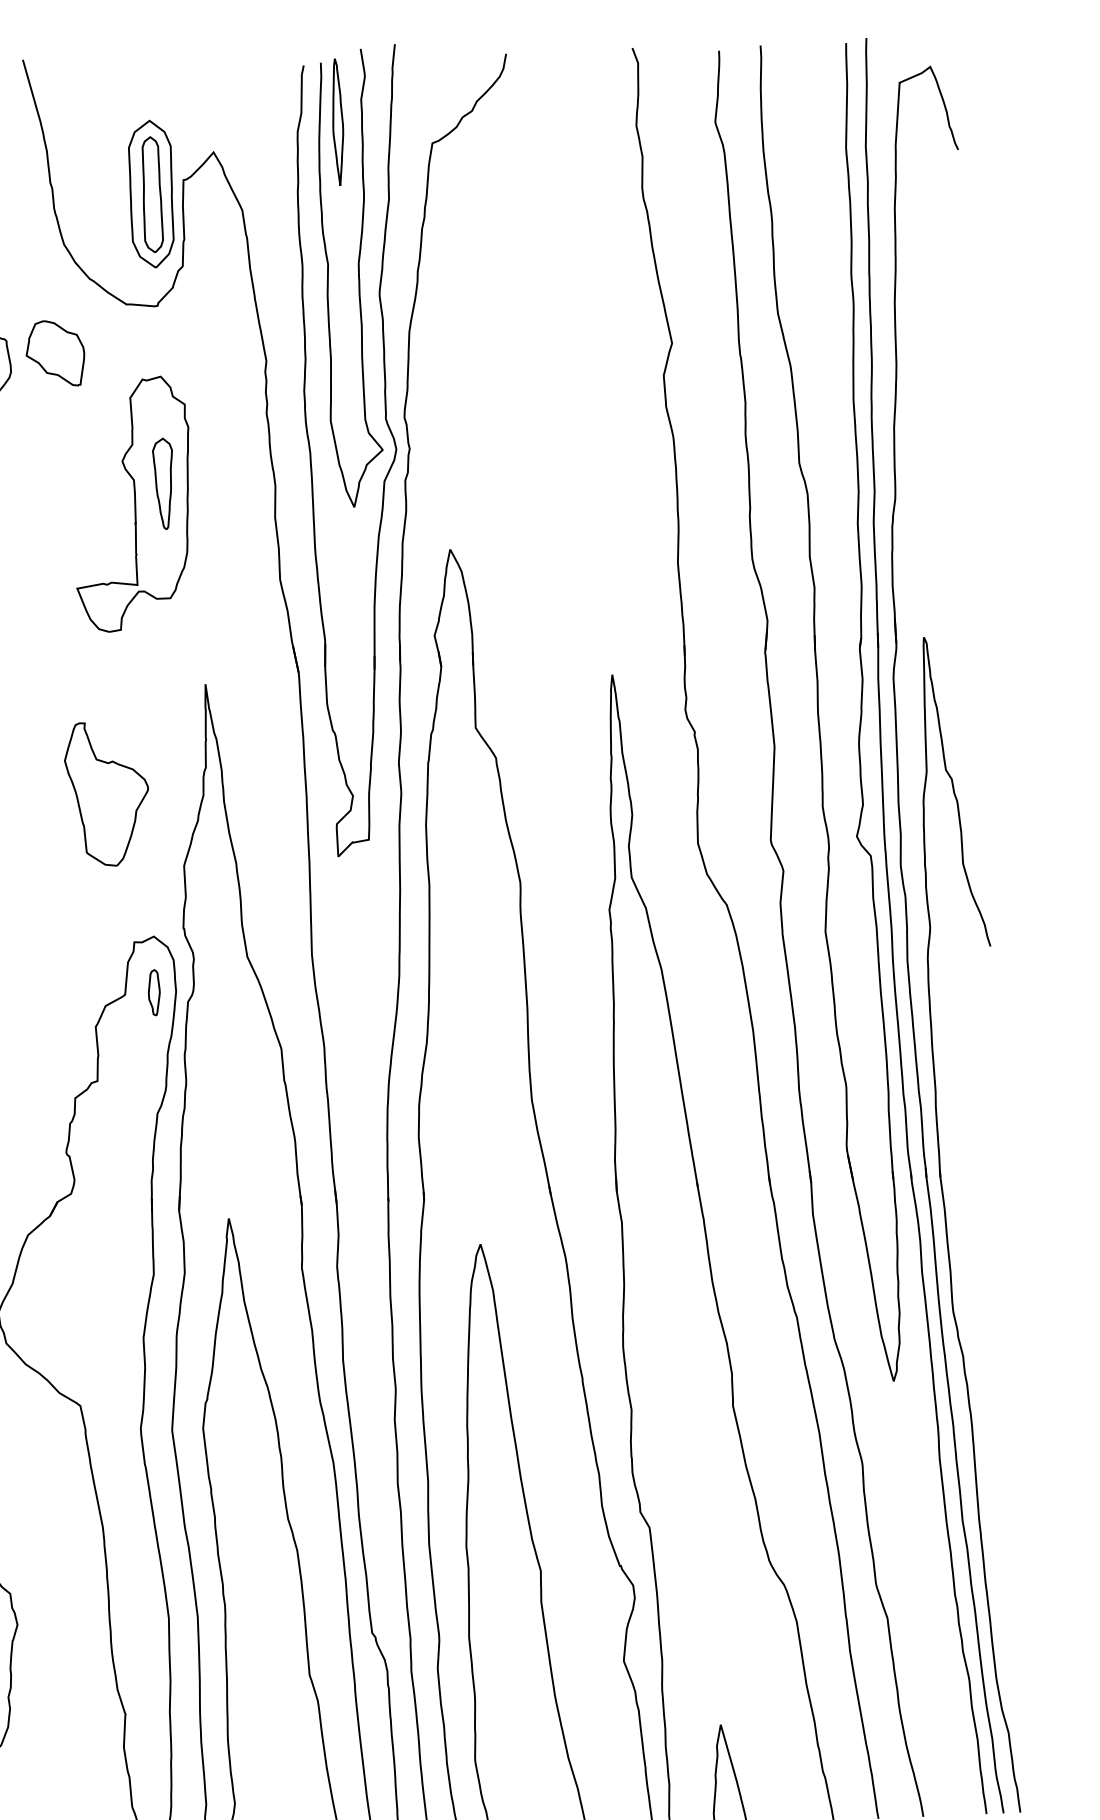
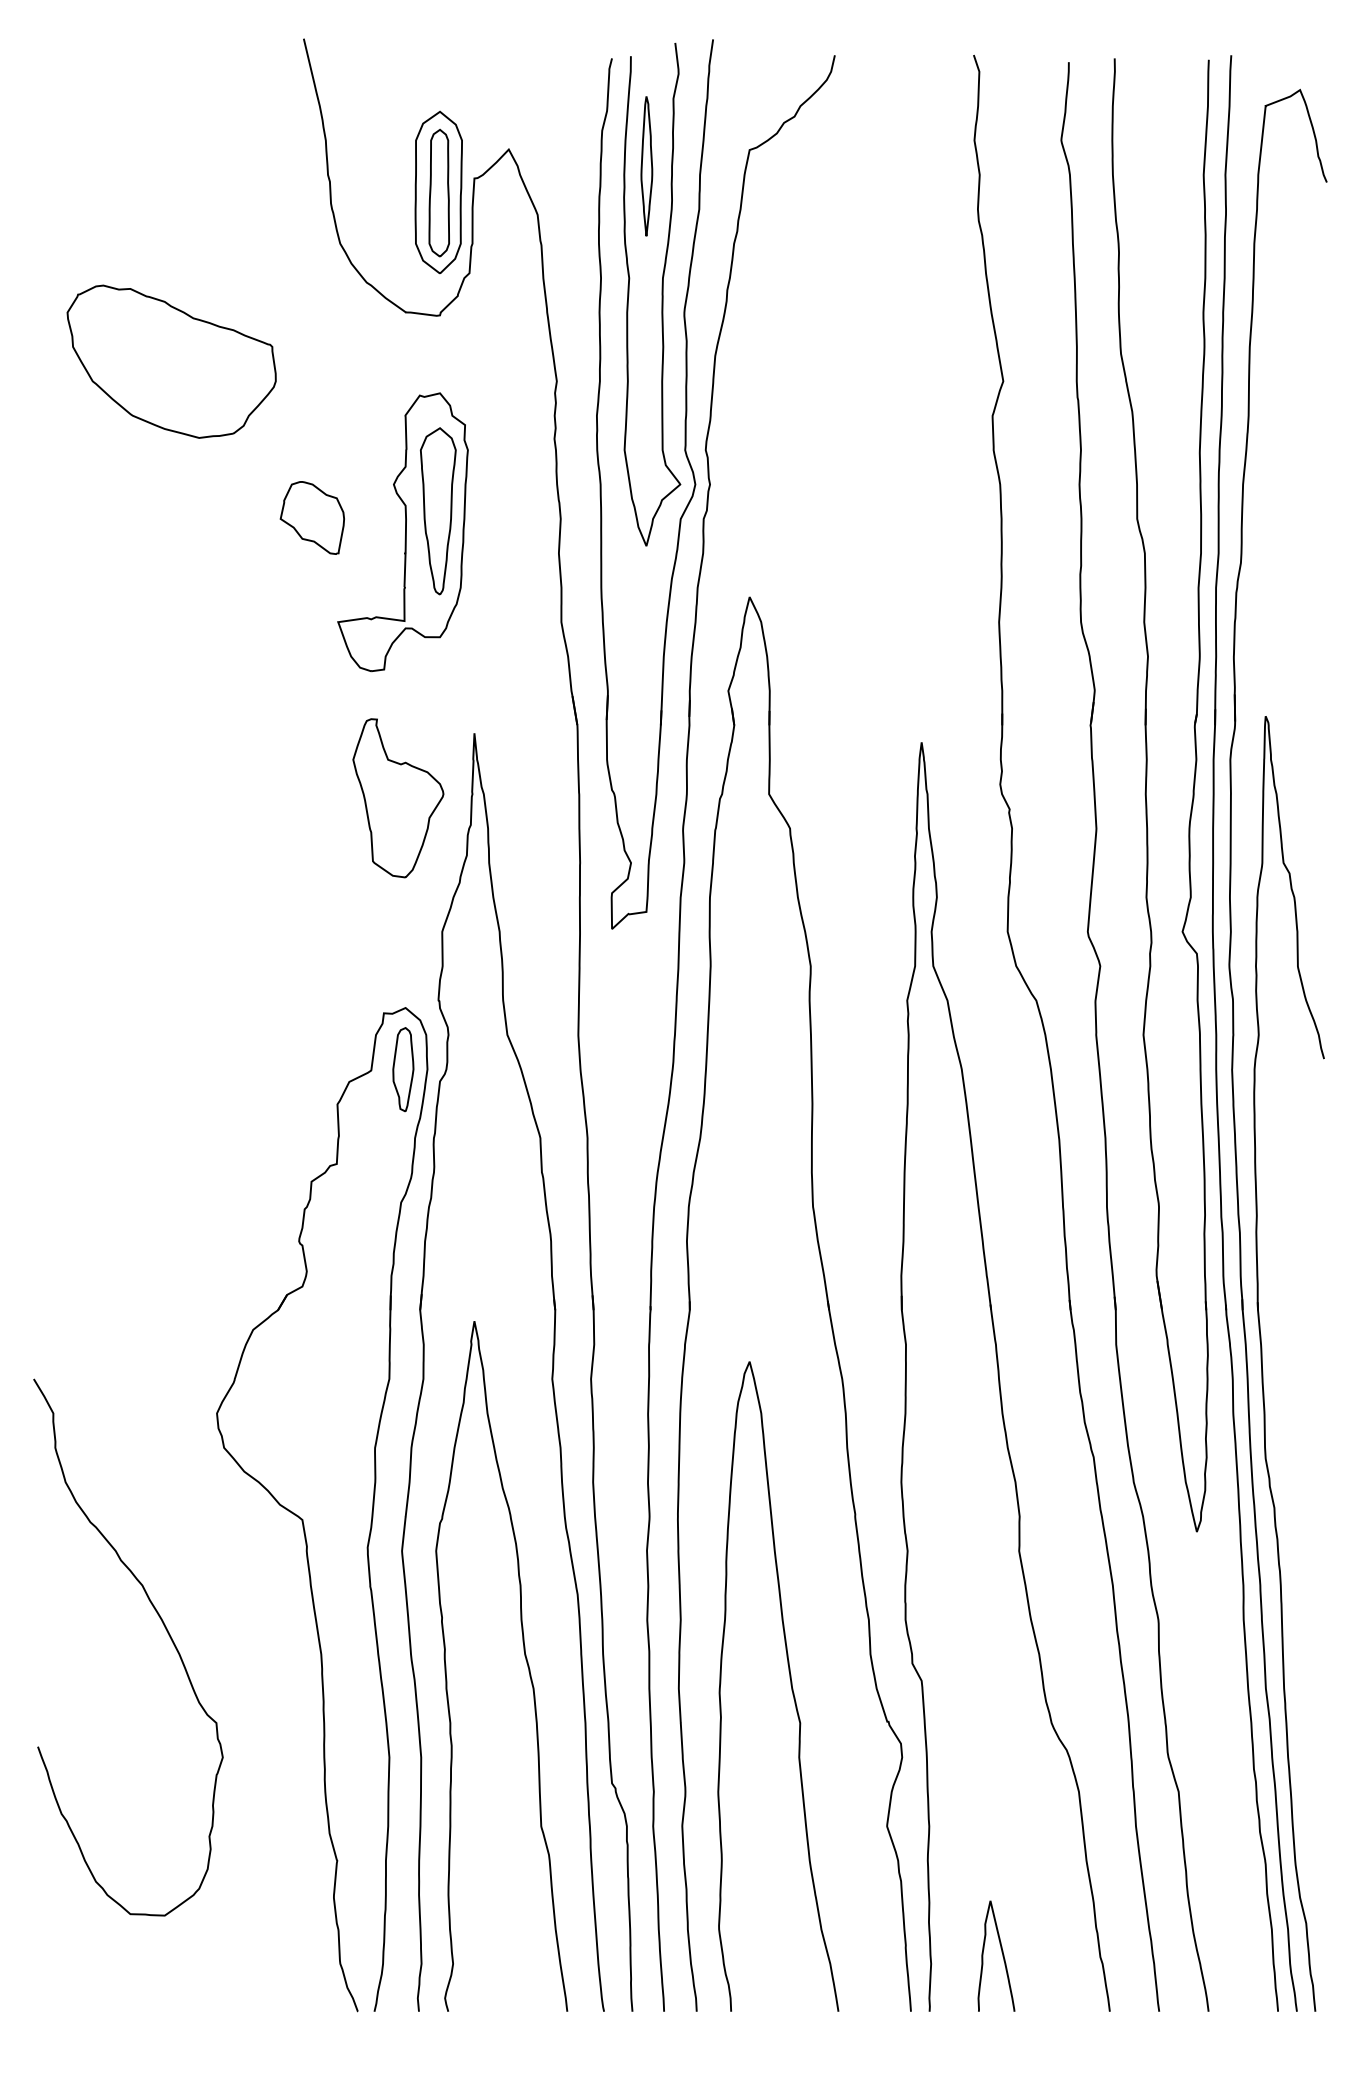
part: (337, 122) -> (646, 166), moved
part: (54, 353) -> (311, 517), moved
part: (164, 484) -> (438, 511), size x1.67
part: (107, 794) -> (398, 798), moved
part: (154, 992) -> (403, 1069), size x1.67

